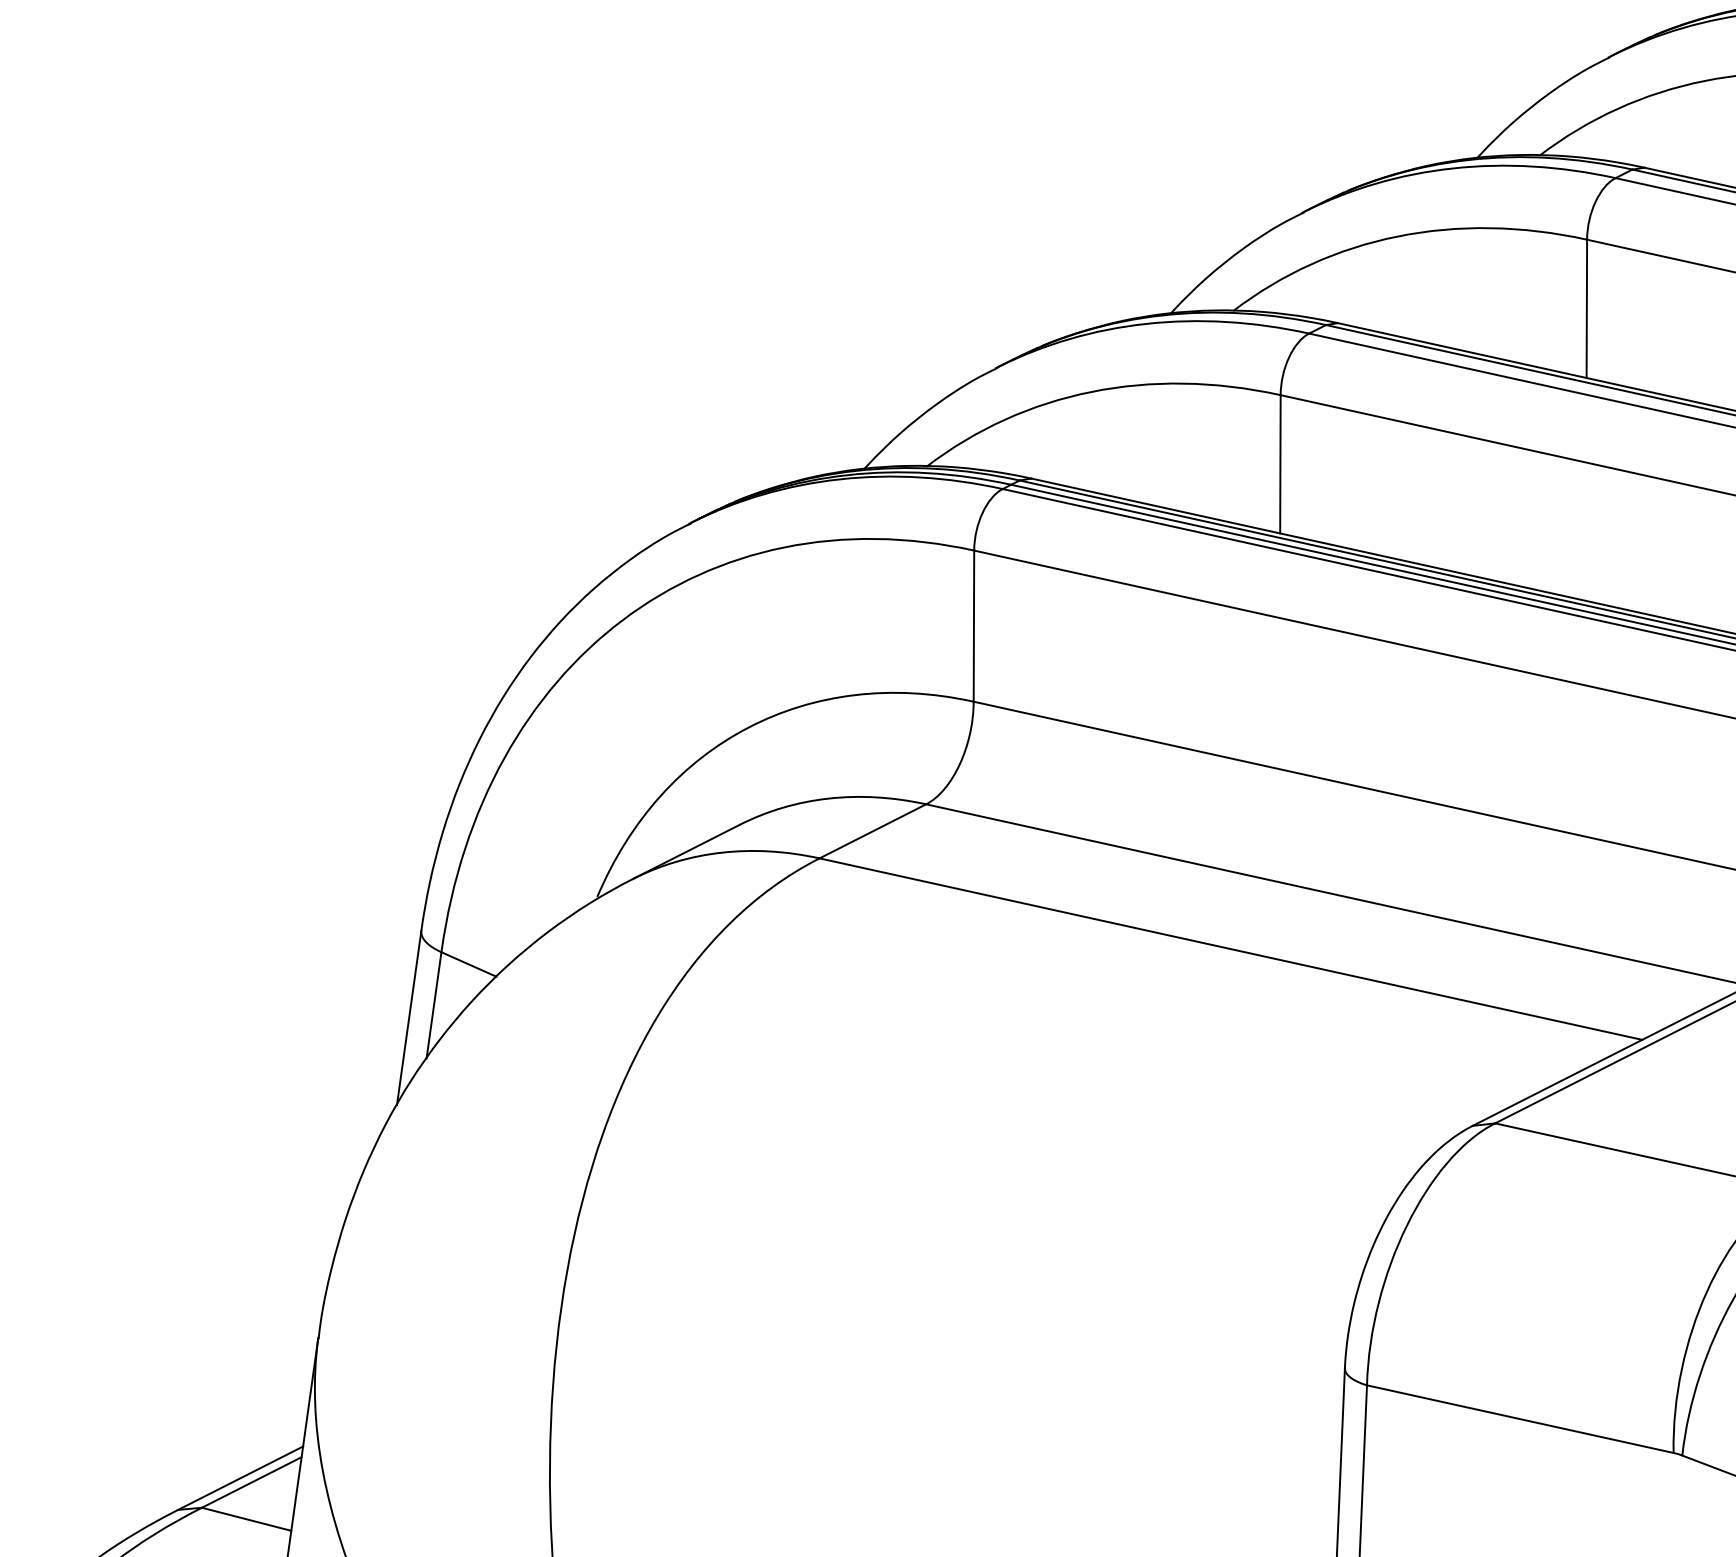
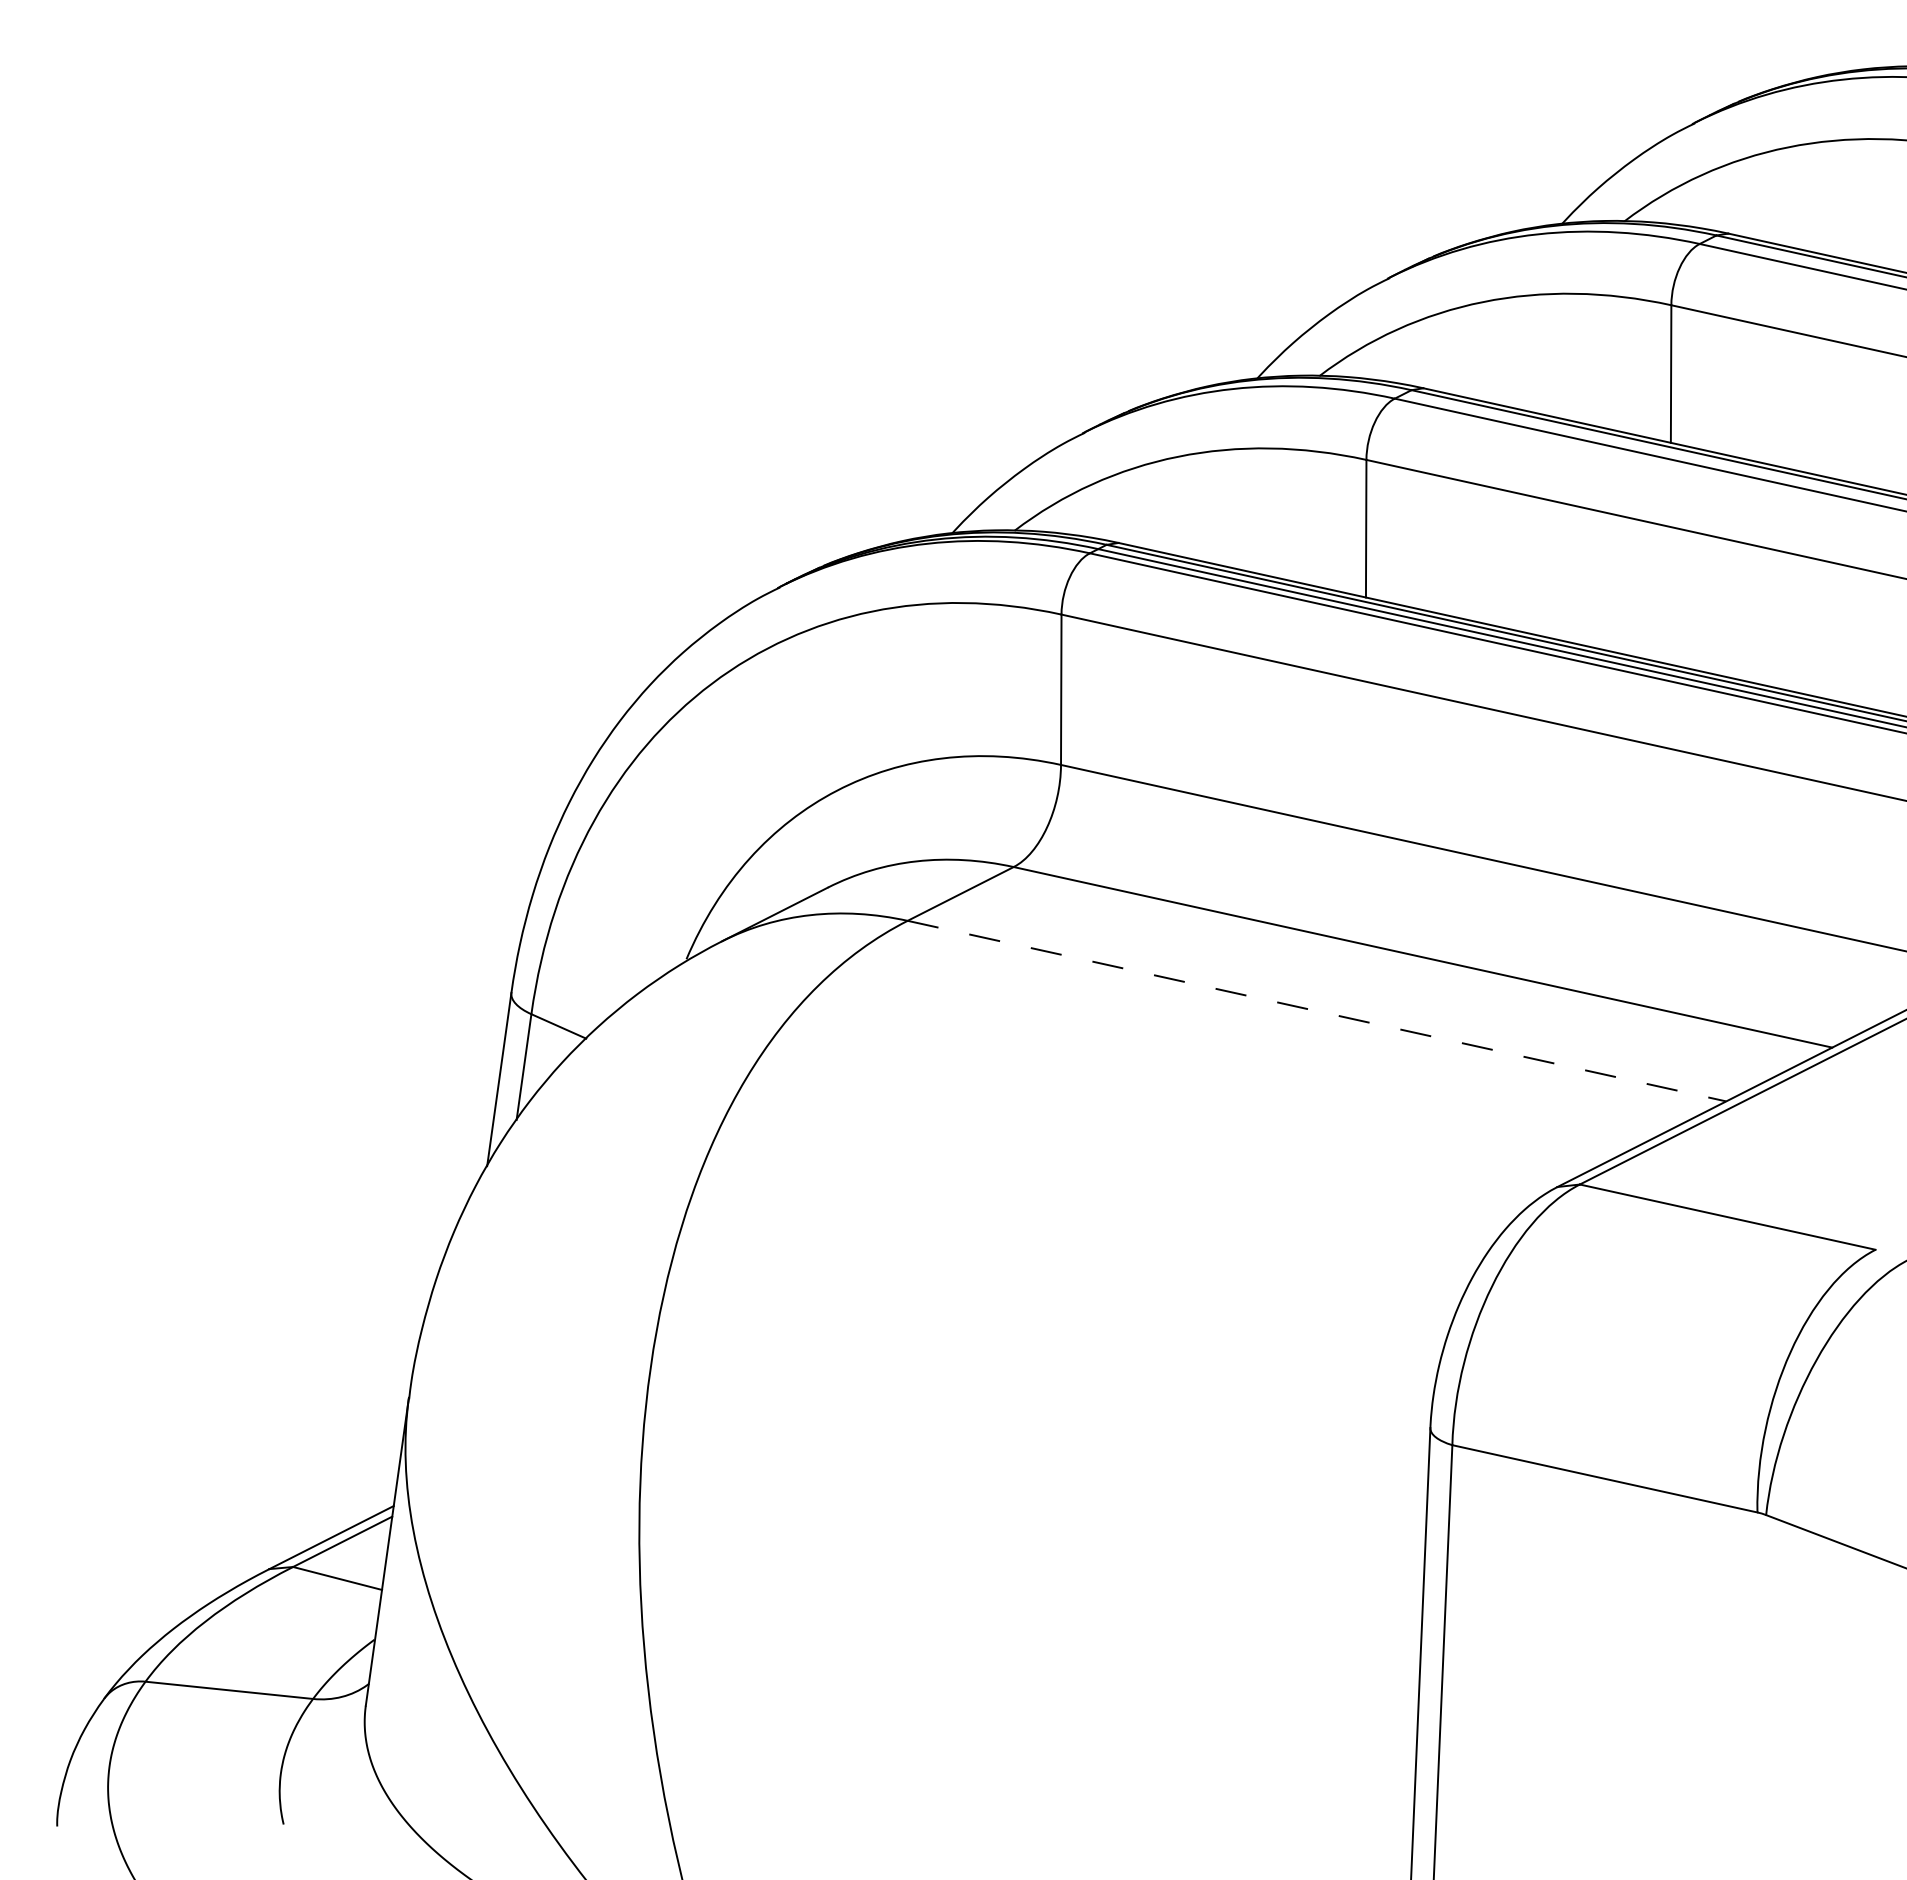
line: (1231, 949) -> (1317, 1011), solid -> dashed

